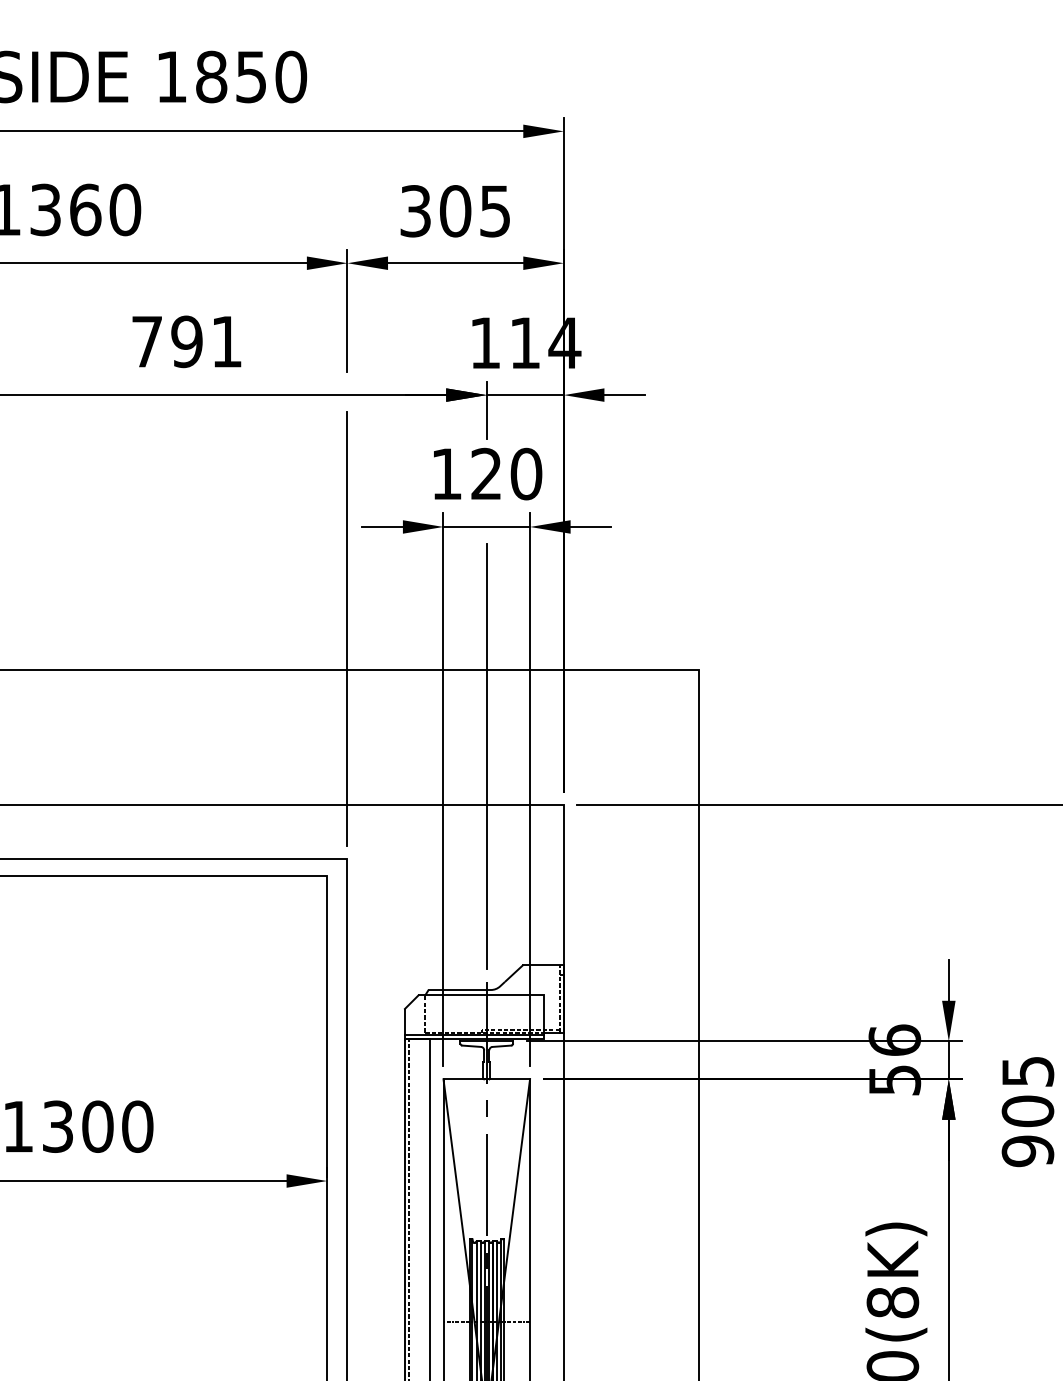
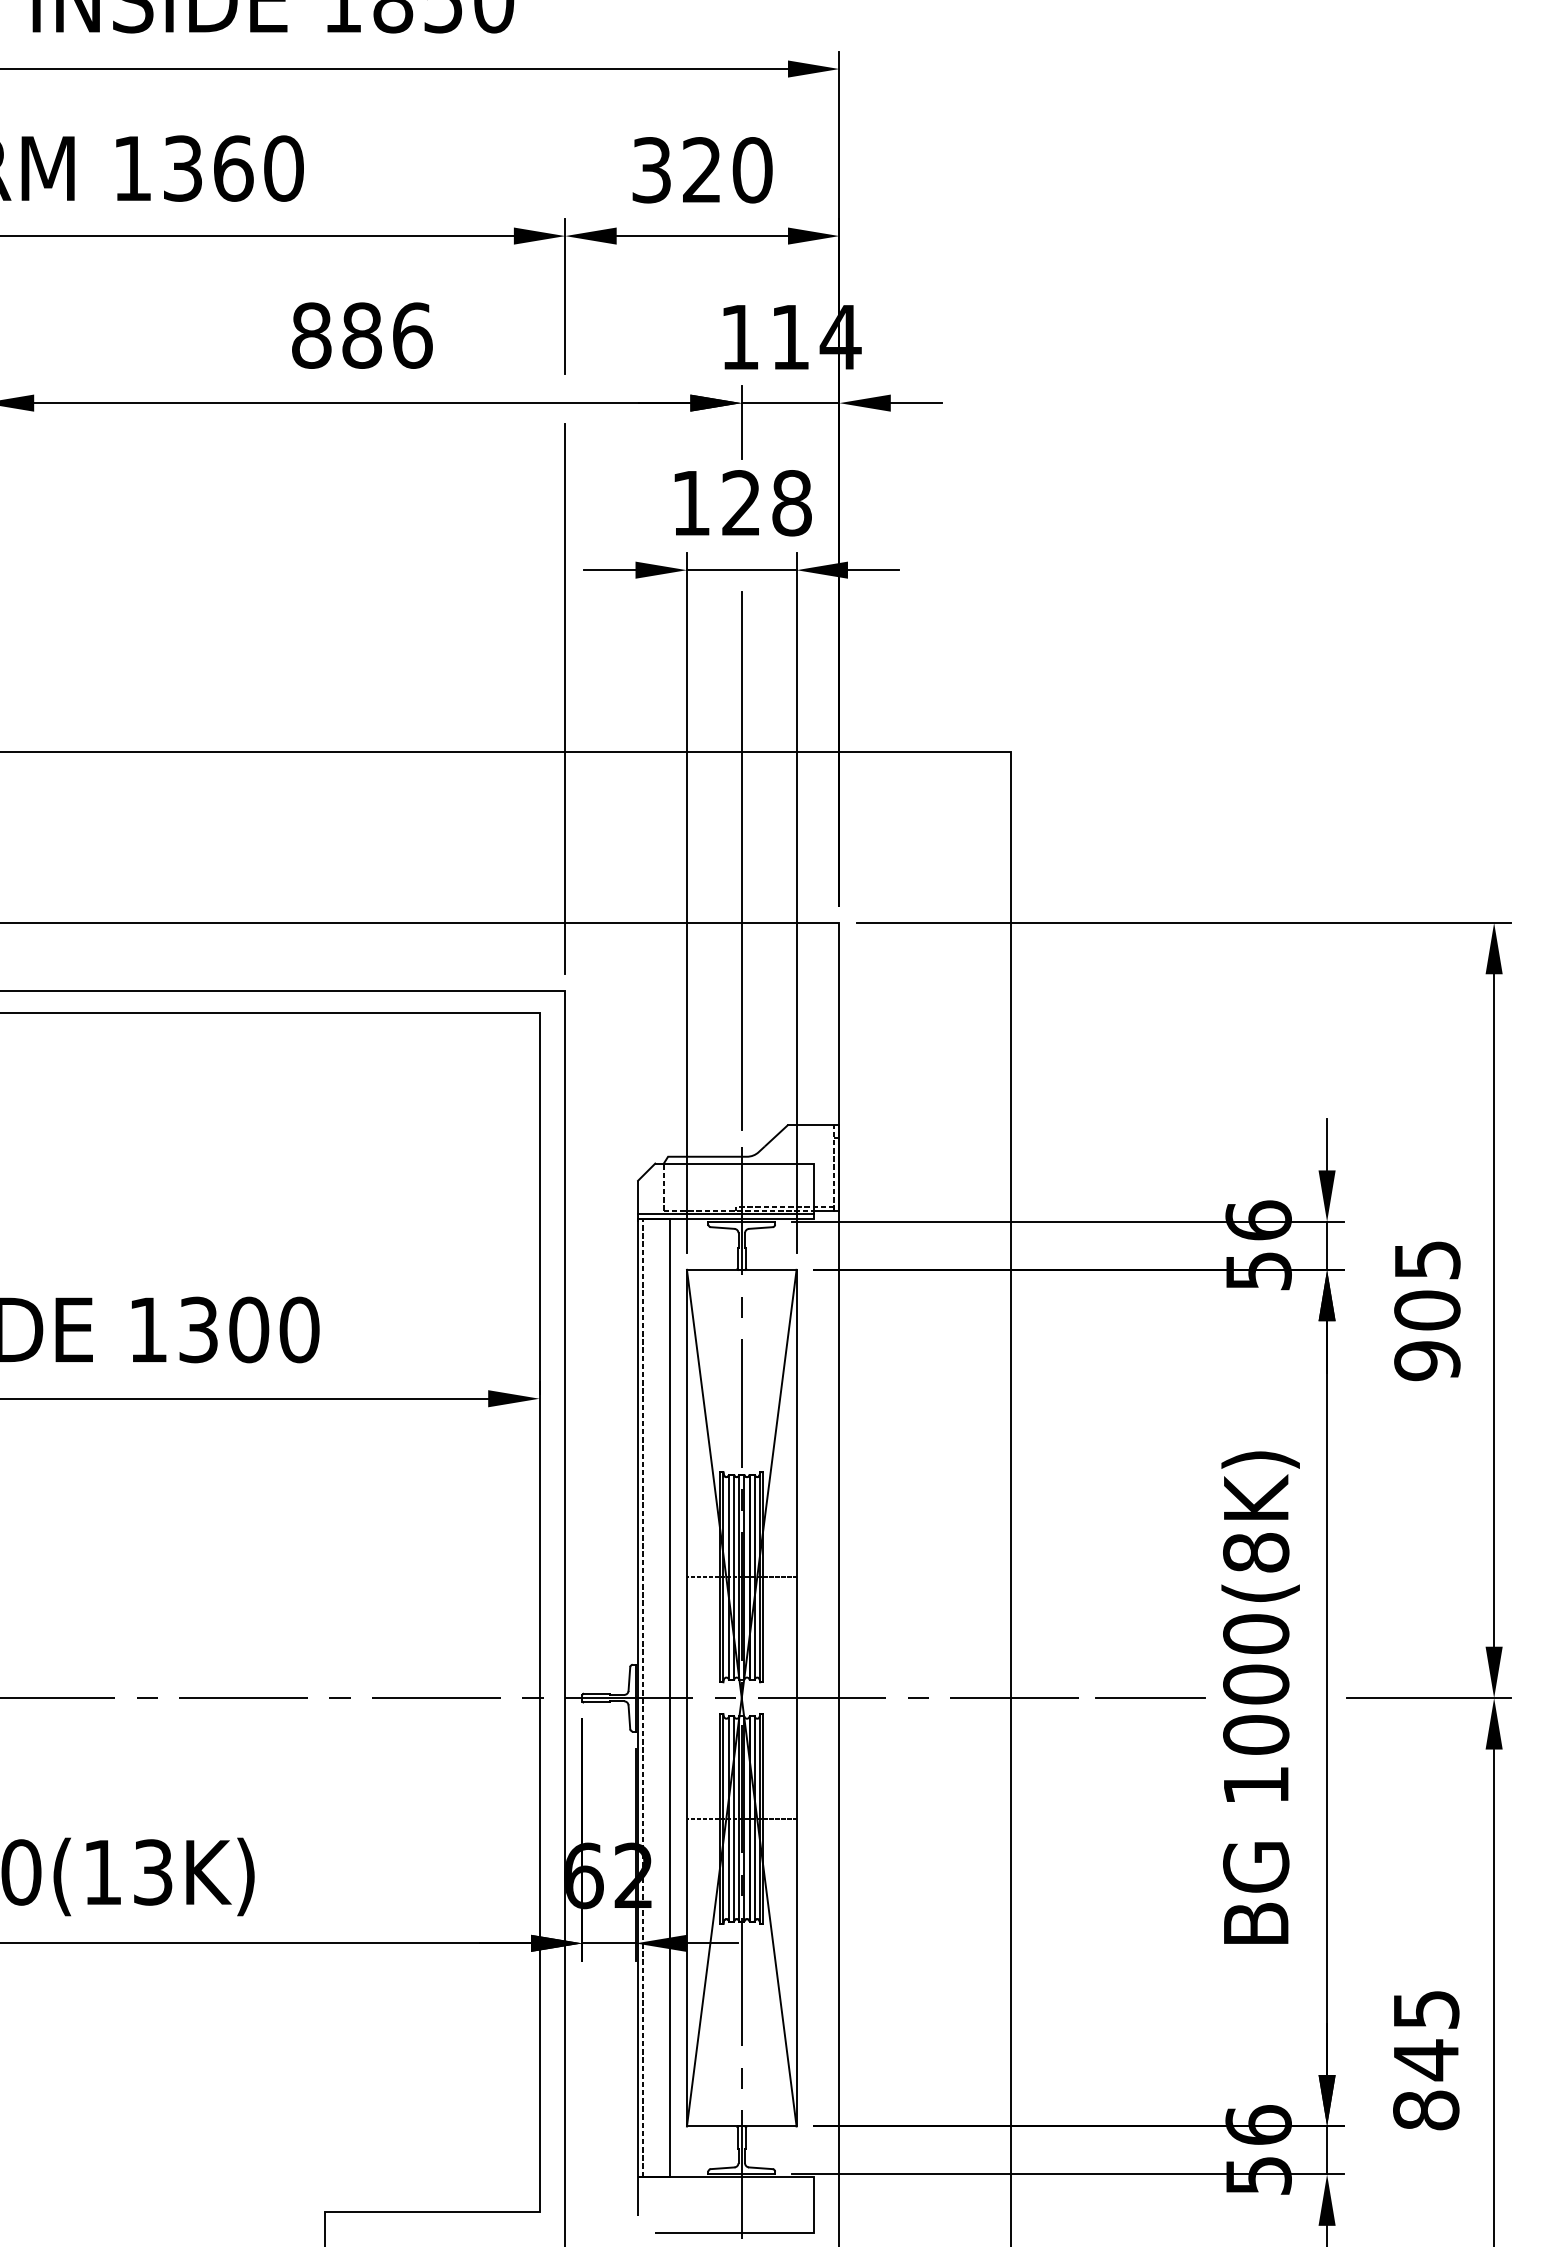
text: (475, 211) -> (727, 170), 305 -> 320
text: (187, 341) -> (362, 335), 791 -> 886
text: (526, 474) -> (792, 503), 120 -> 128

